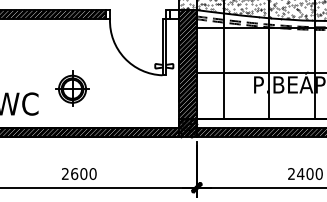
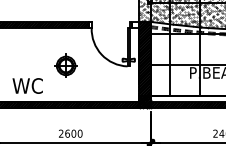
part: (71, 88) -> (65, 65), moved

